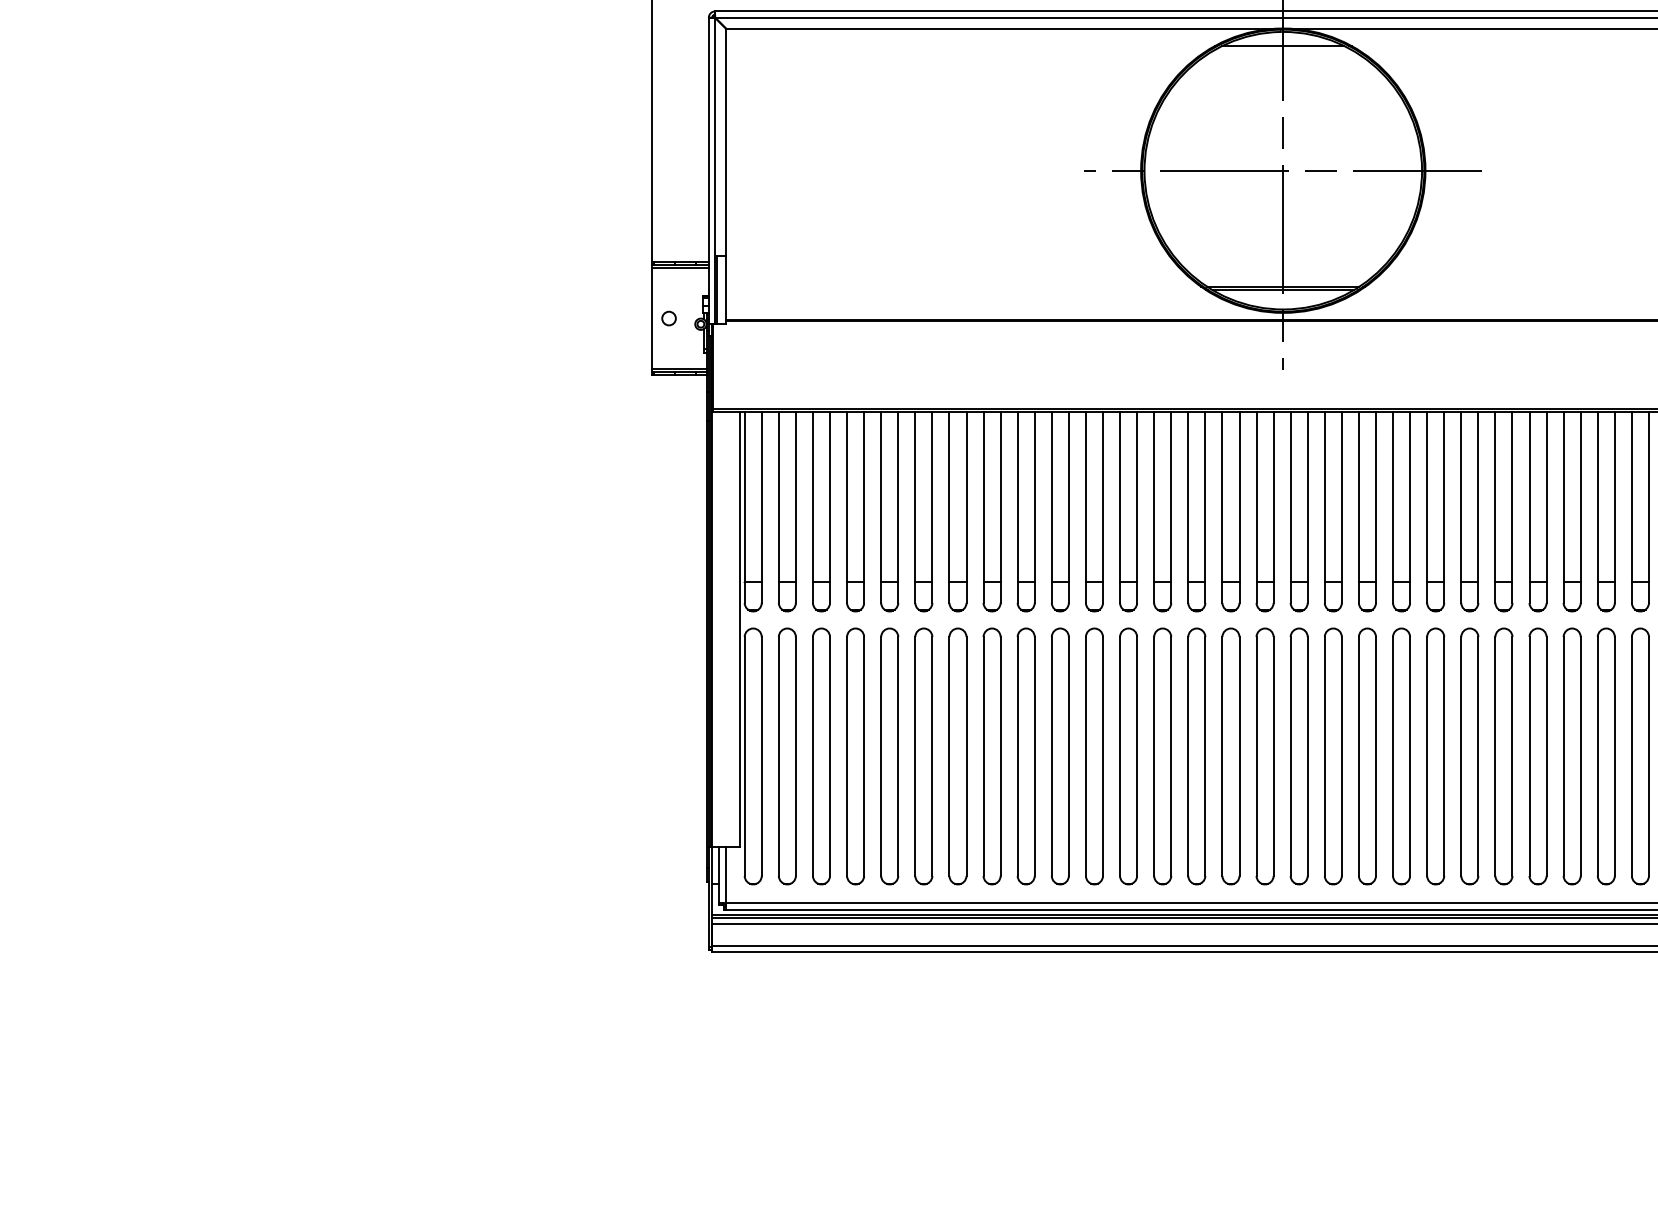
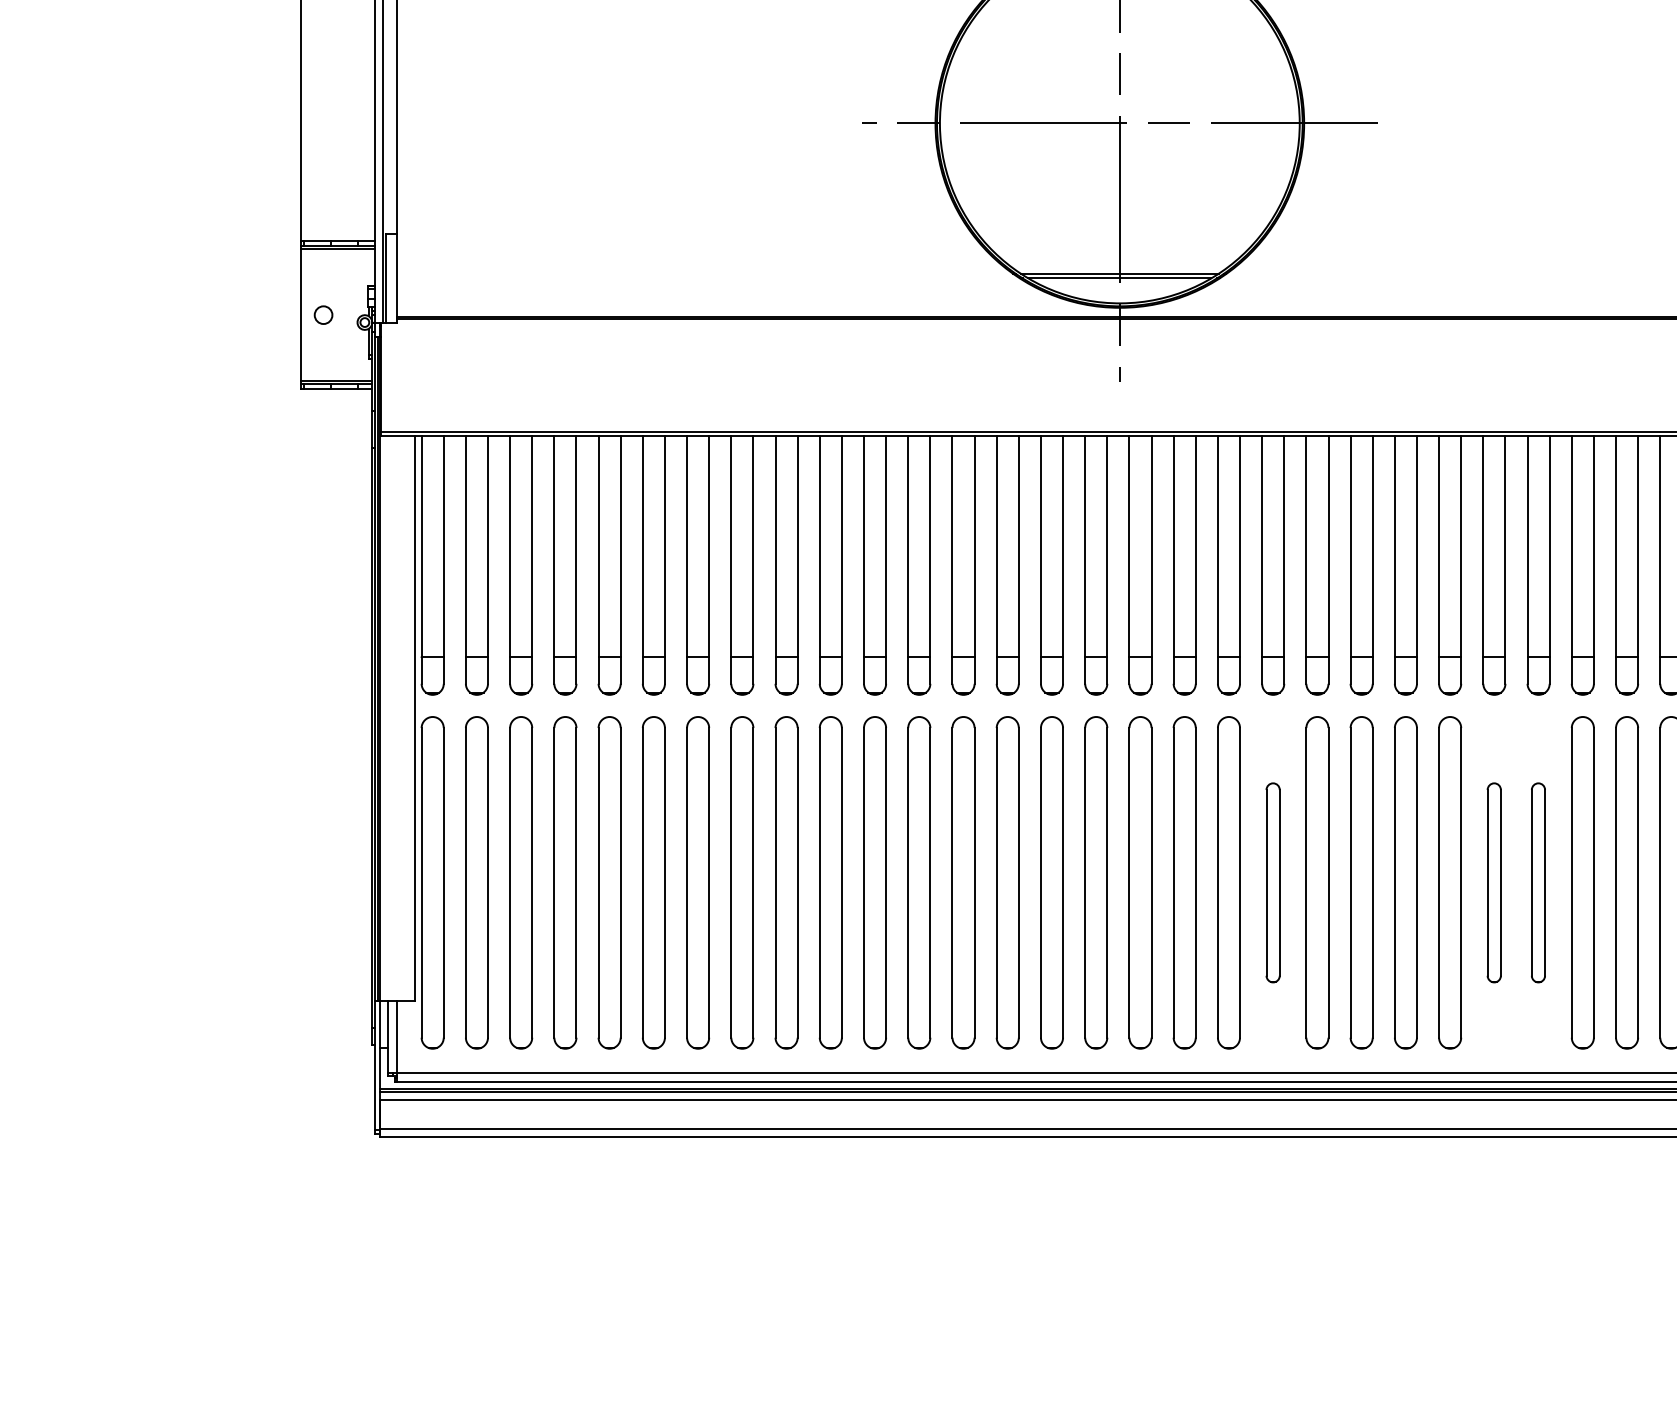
part: (1401, 756) -> (1273, 882), size x0.6
part: (1571, 756) -> (1493, 882), size x0.6
part: (1605, 756) -> (1537, 882), size x0.6

